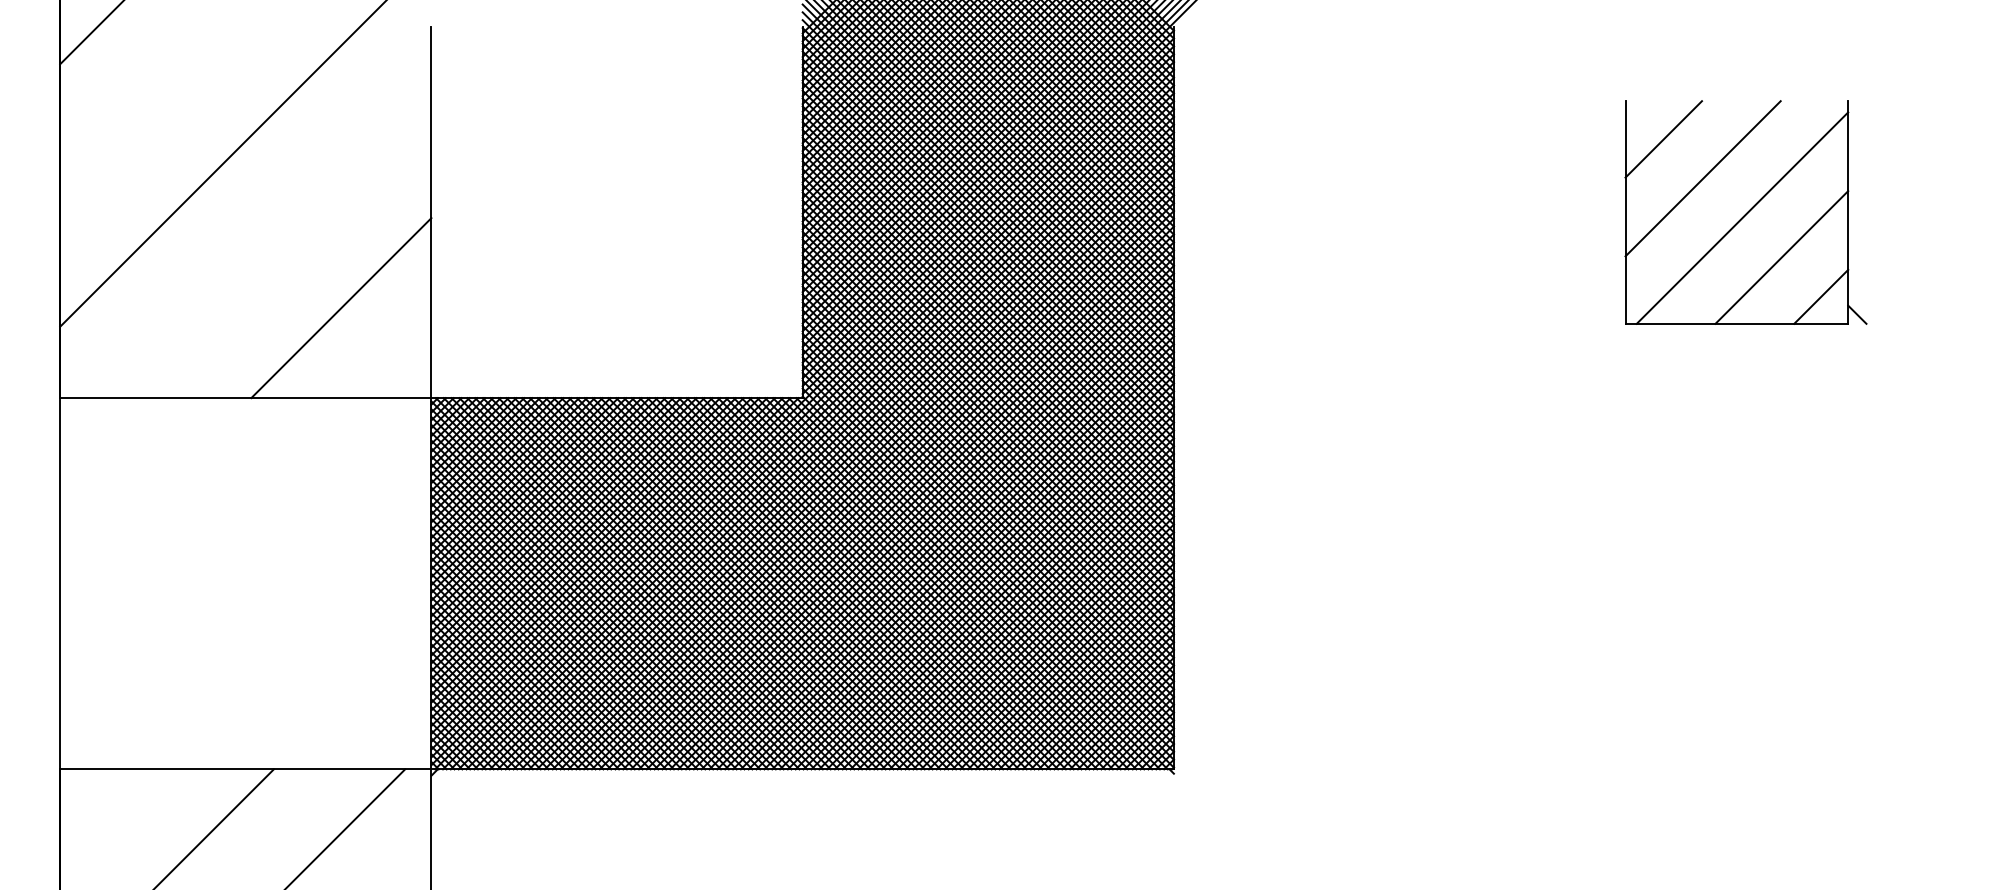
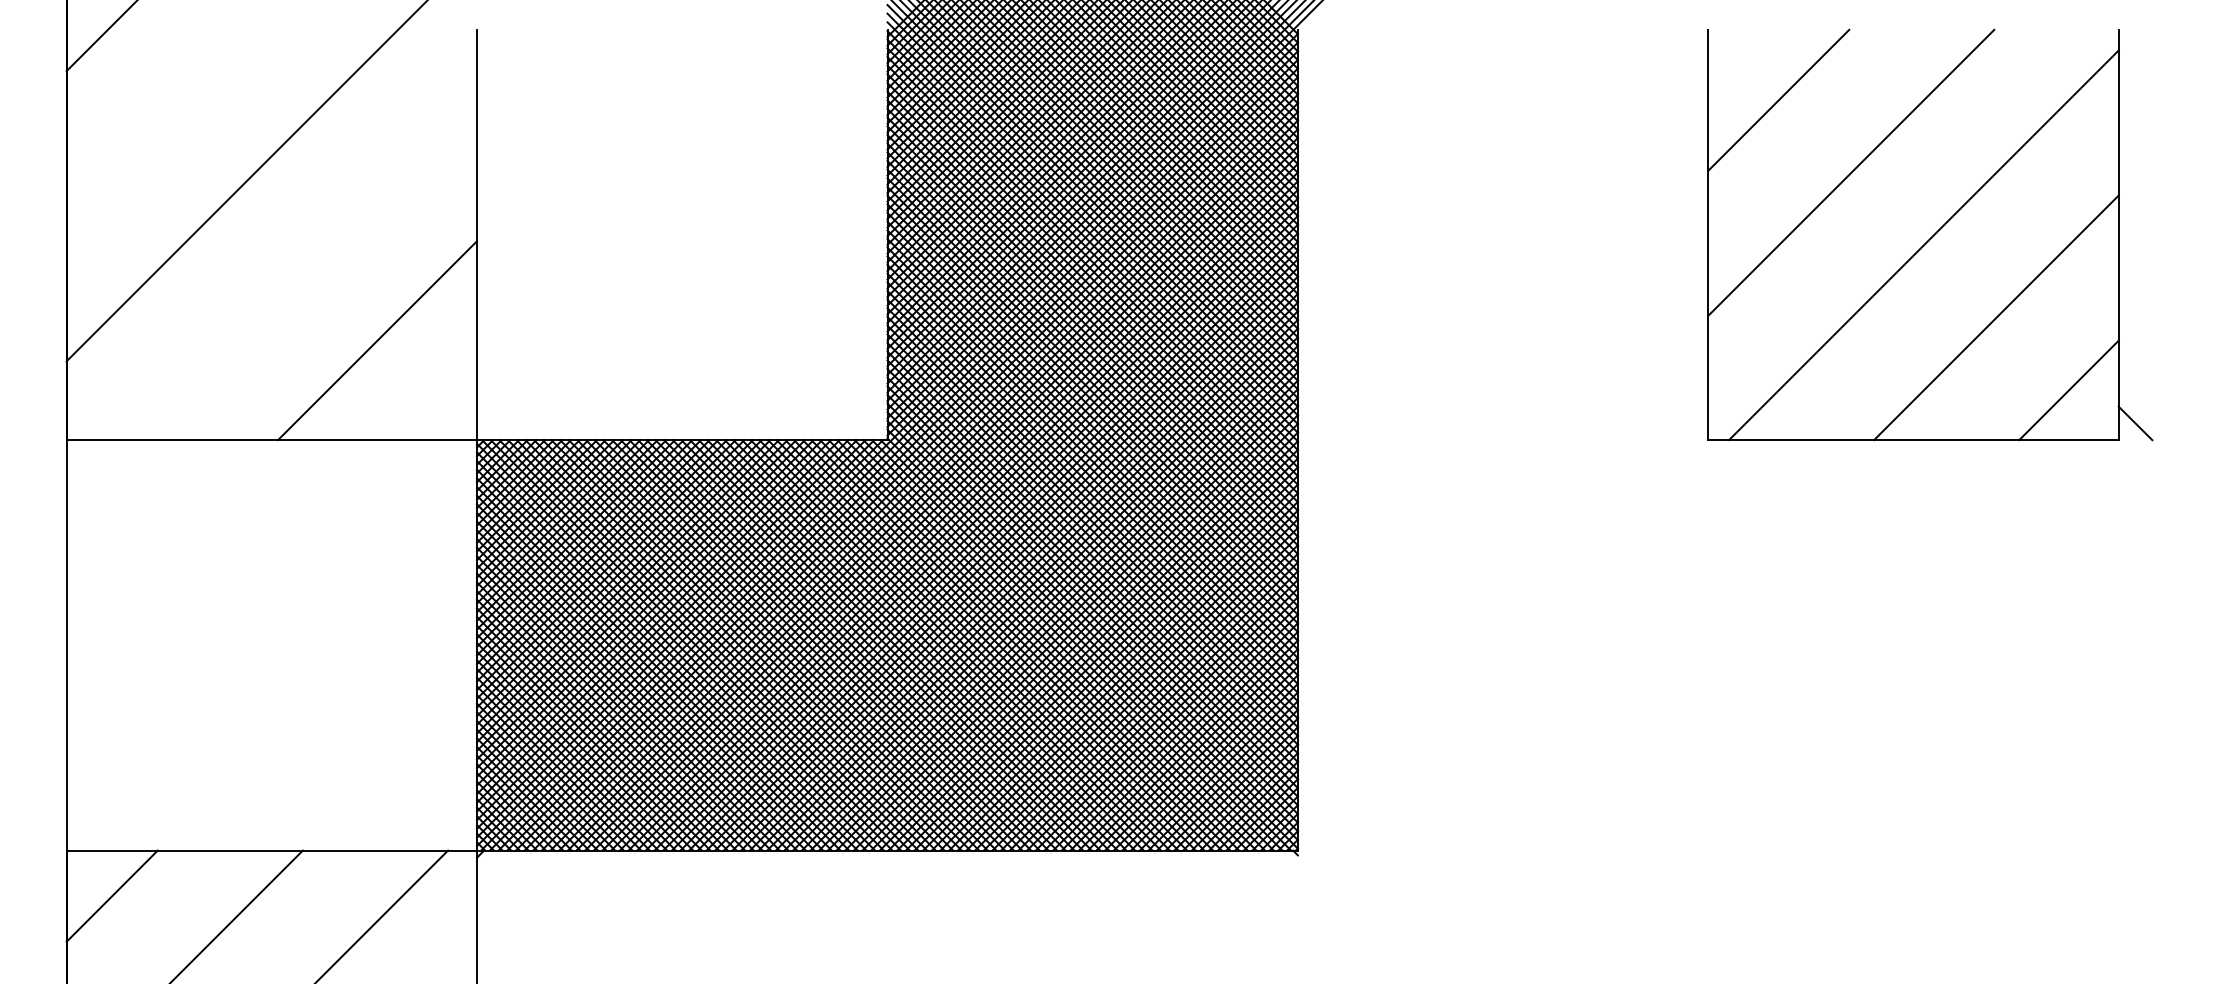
part: (1745, 212) -> (1929, 234), size x1.67
line: (101, 810) -> (112, 896), added

